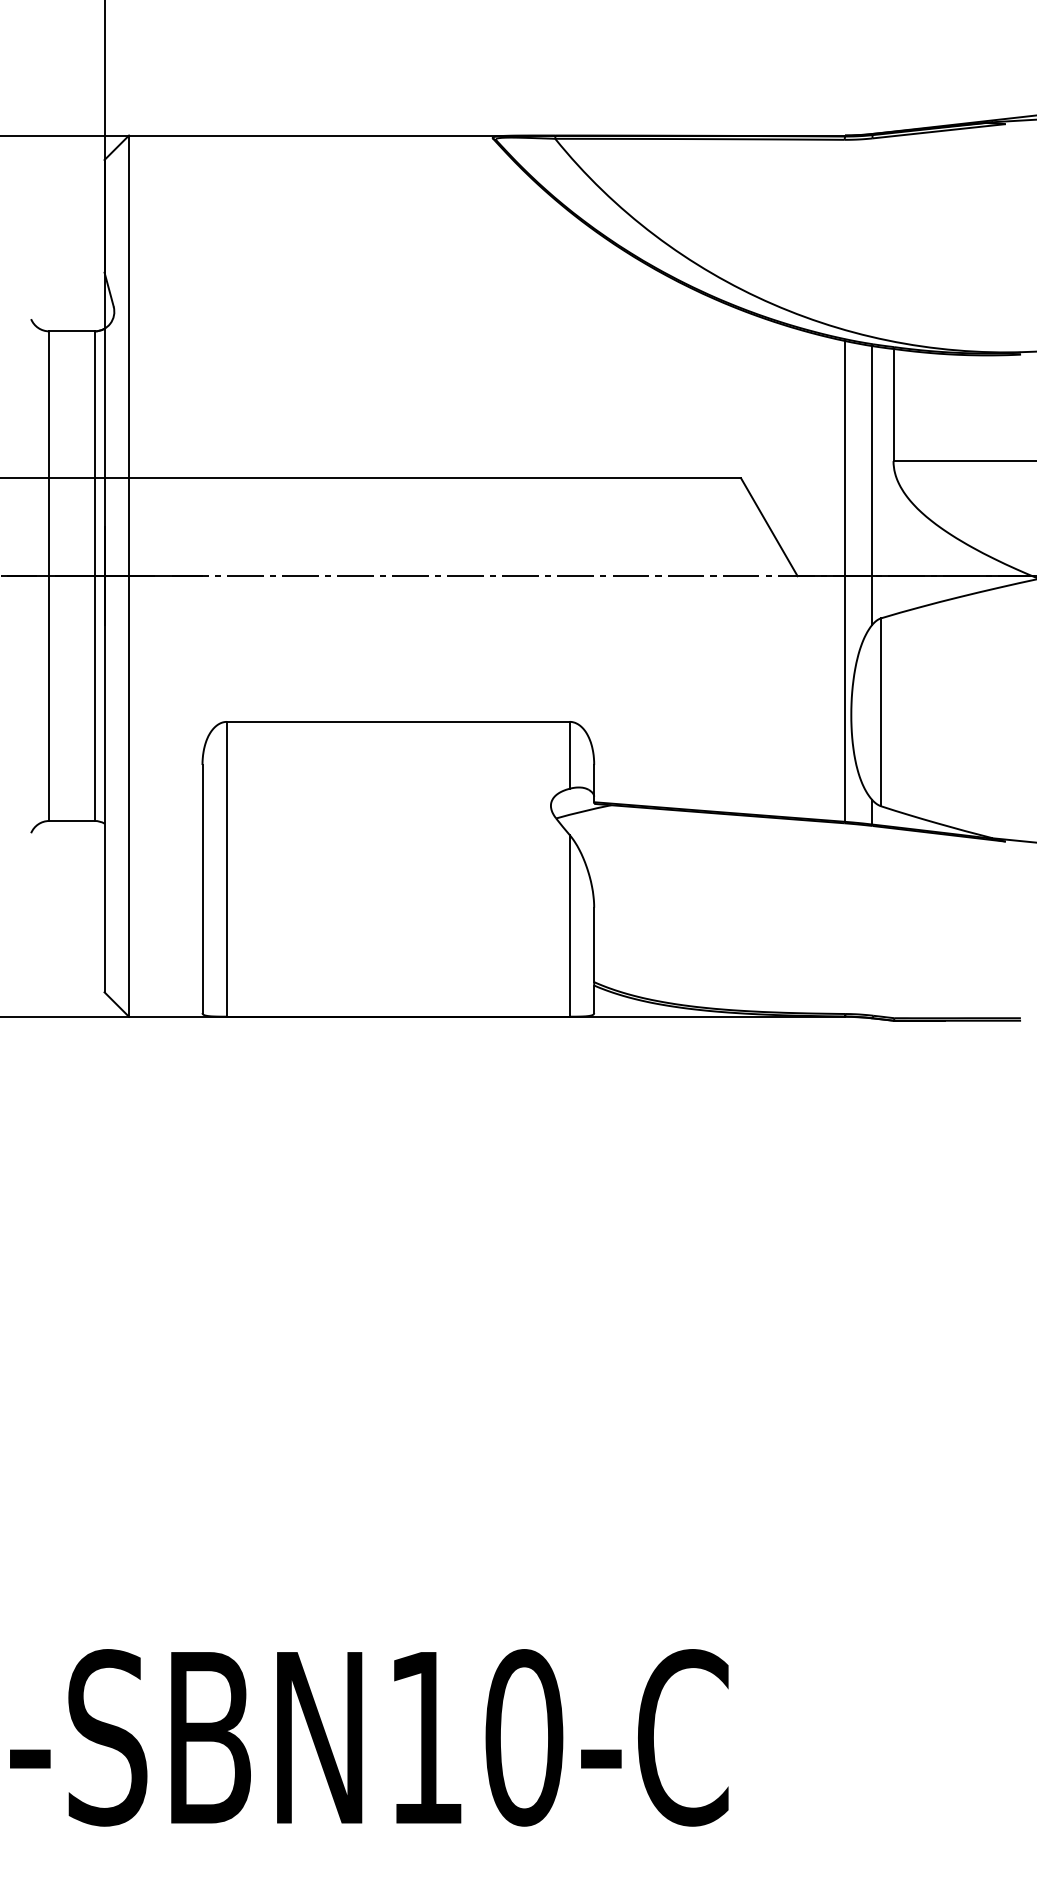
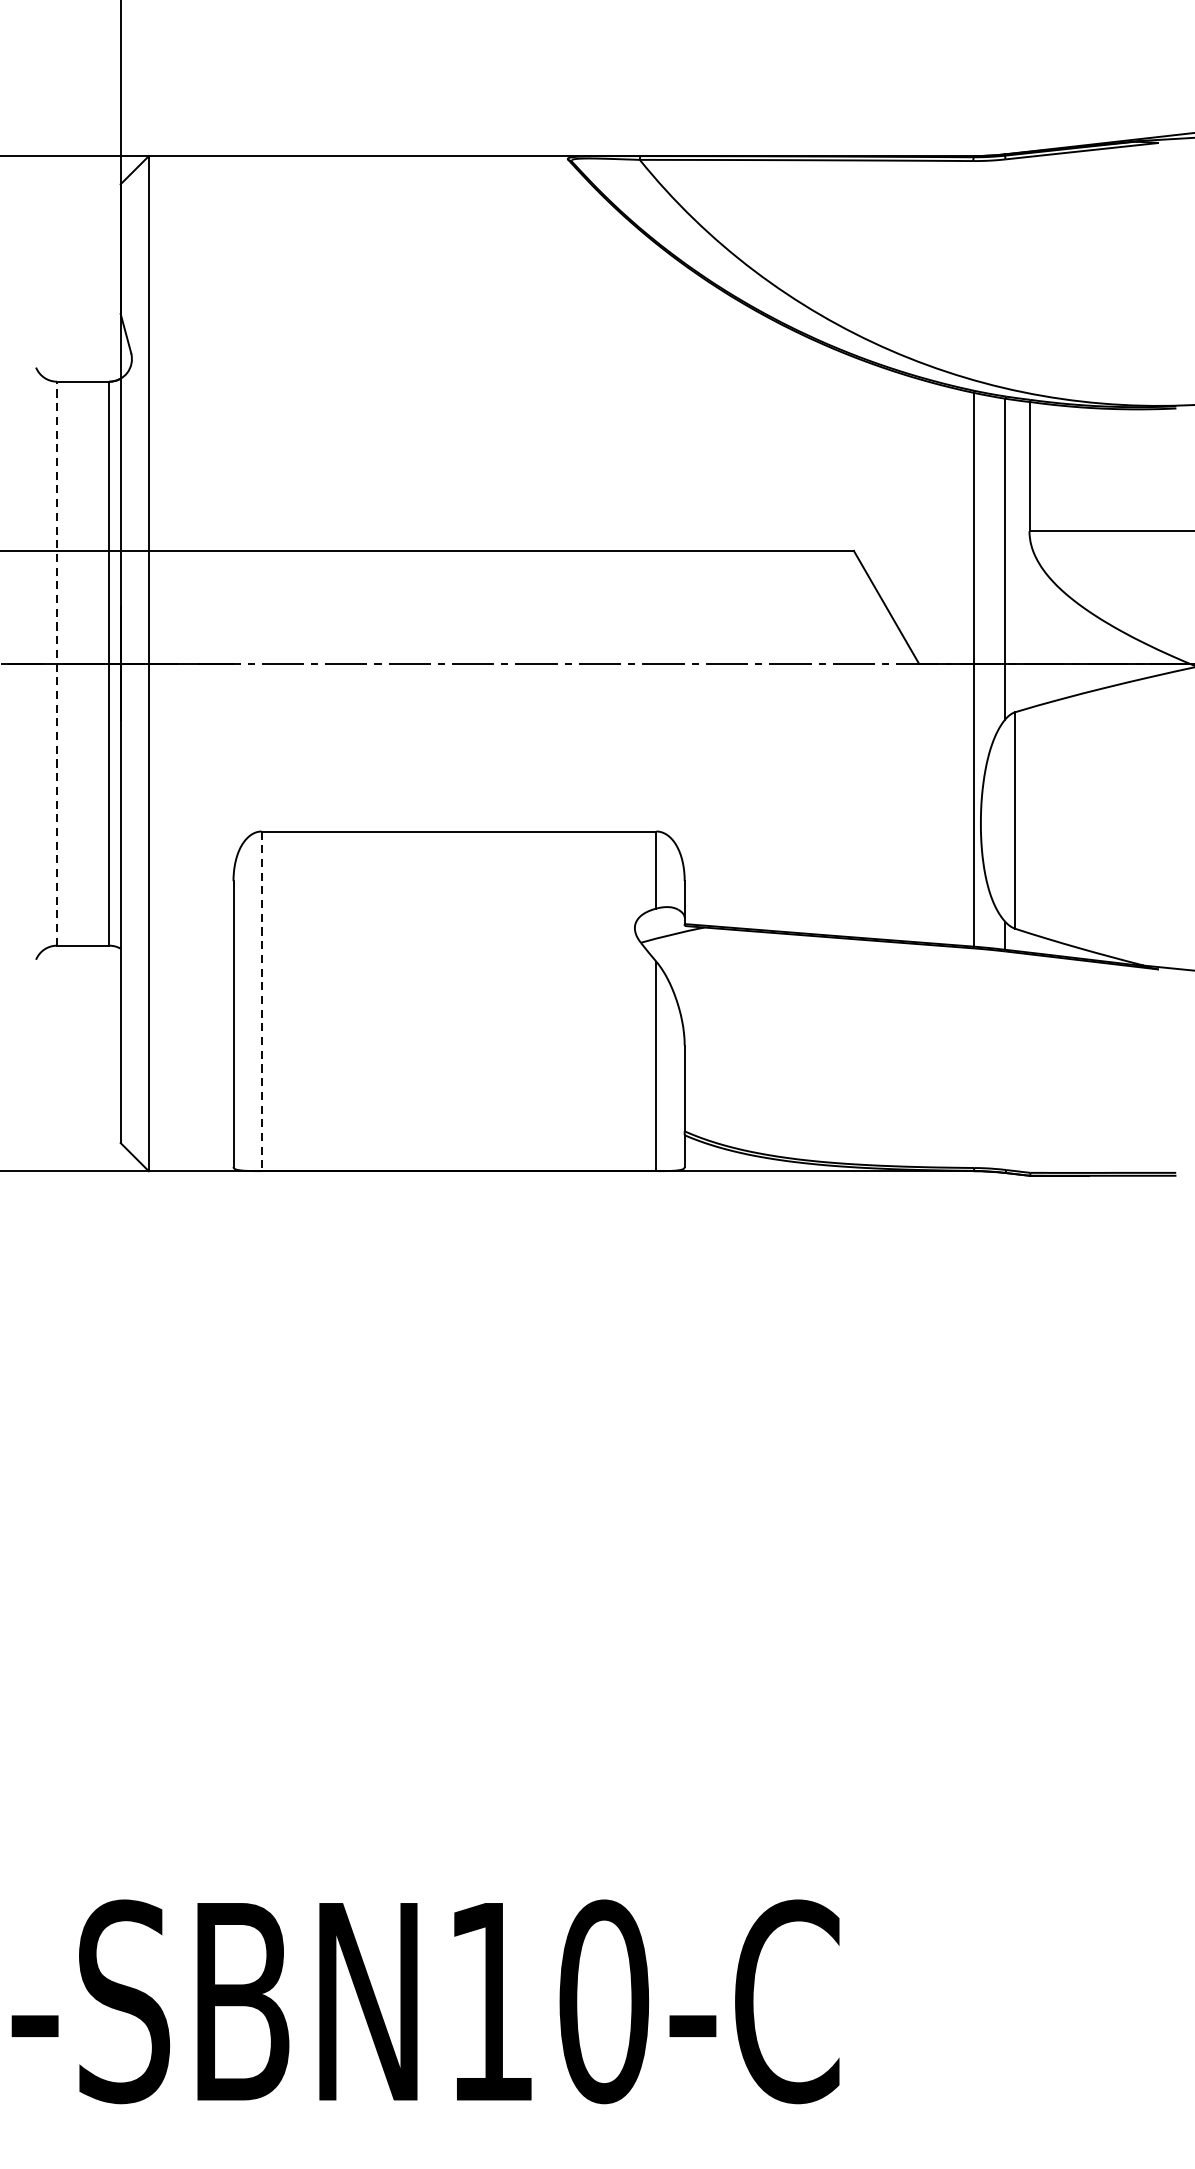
line: (49, 576) -> (57, 664), solid -> dashed
line: (226, 869) -> (261, 1001), solid -> dashed

